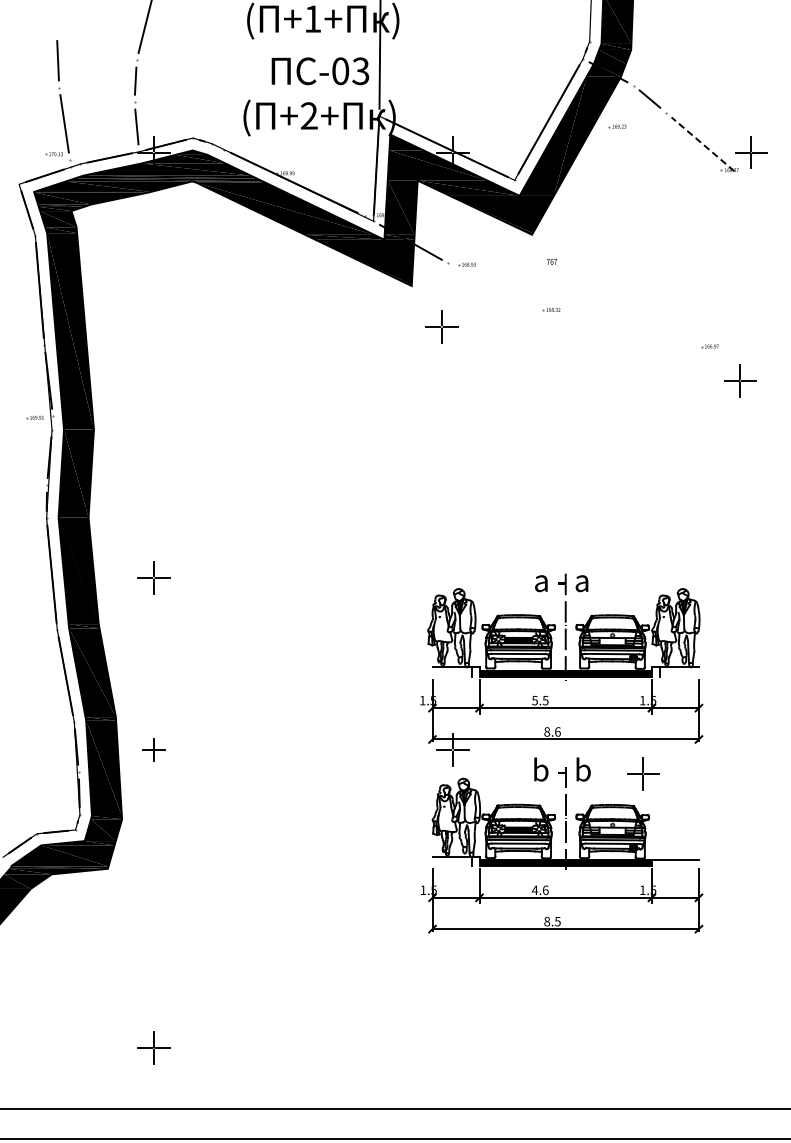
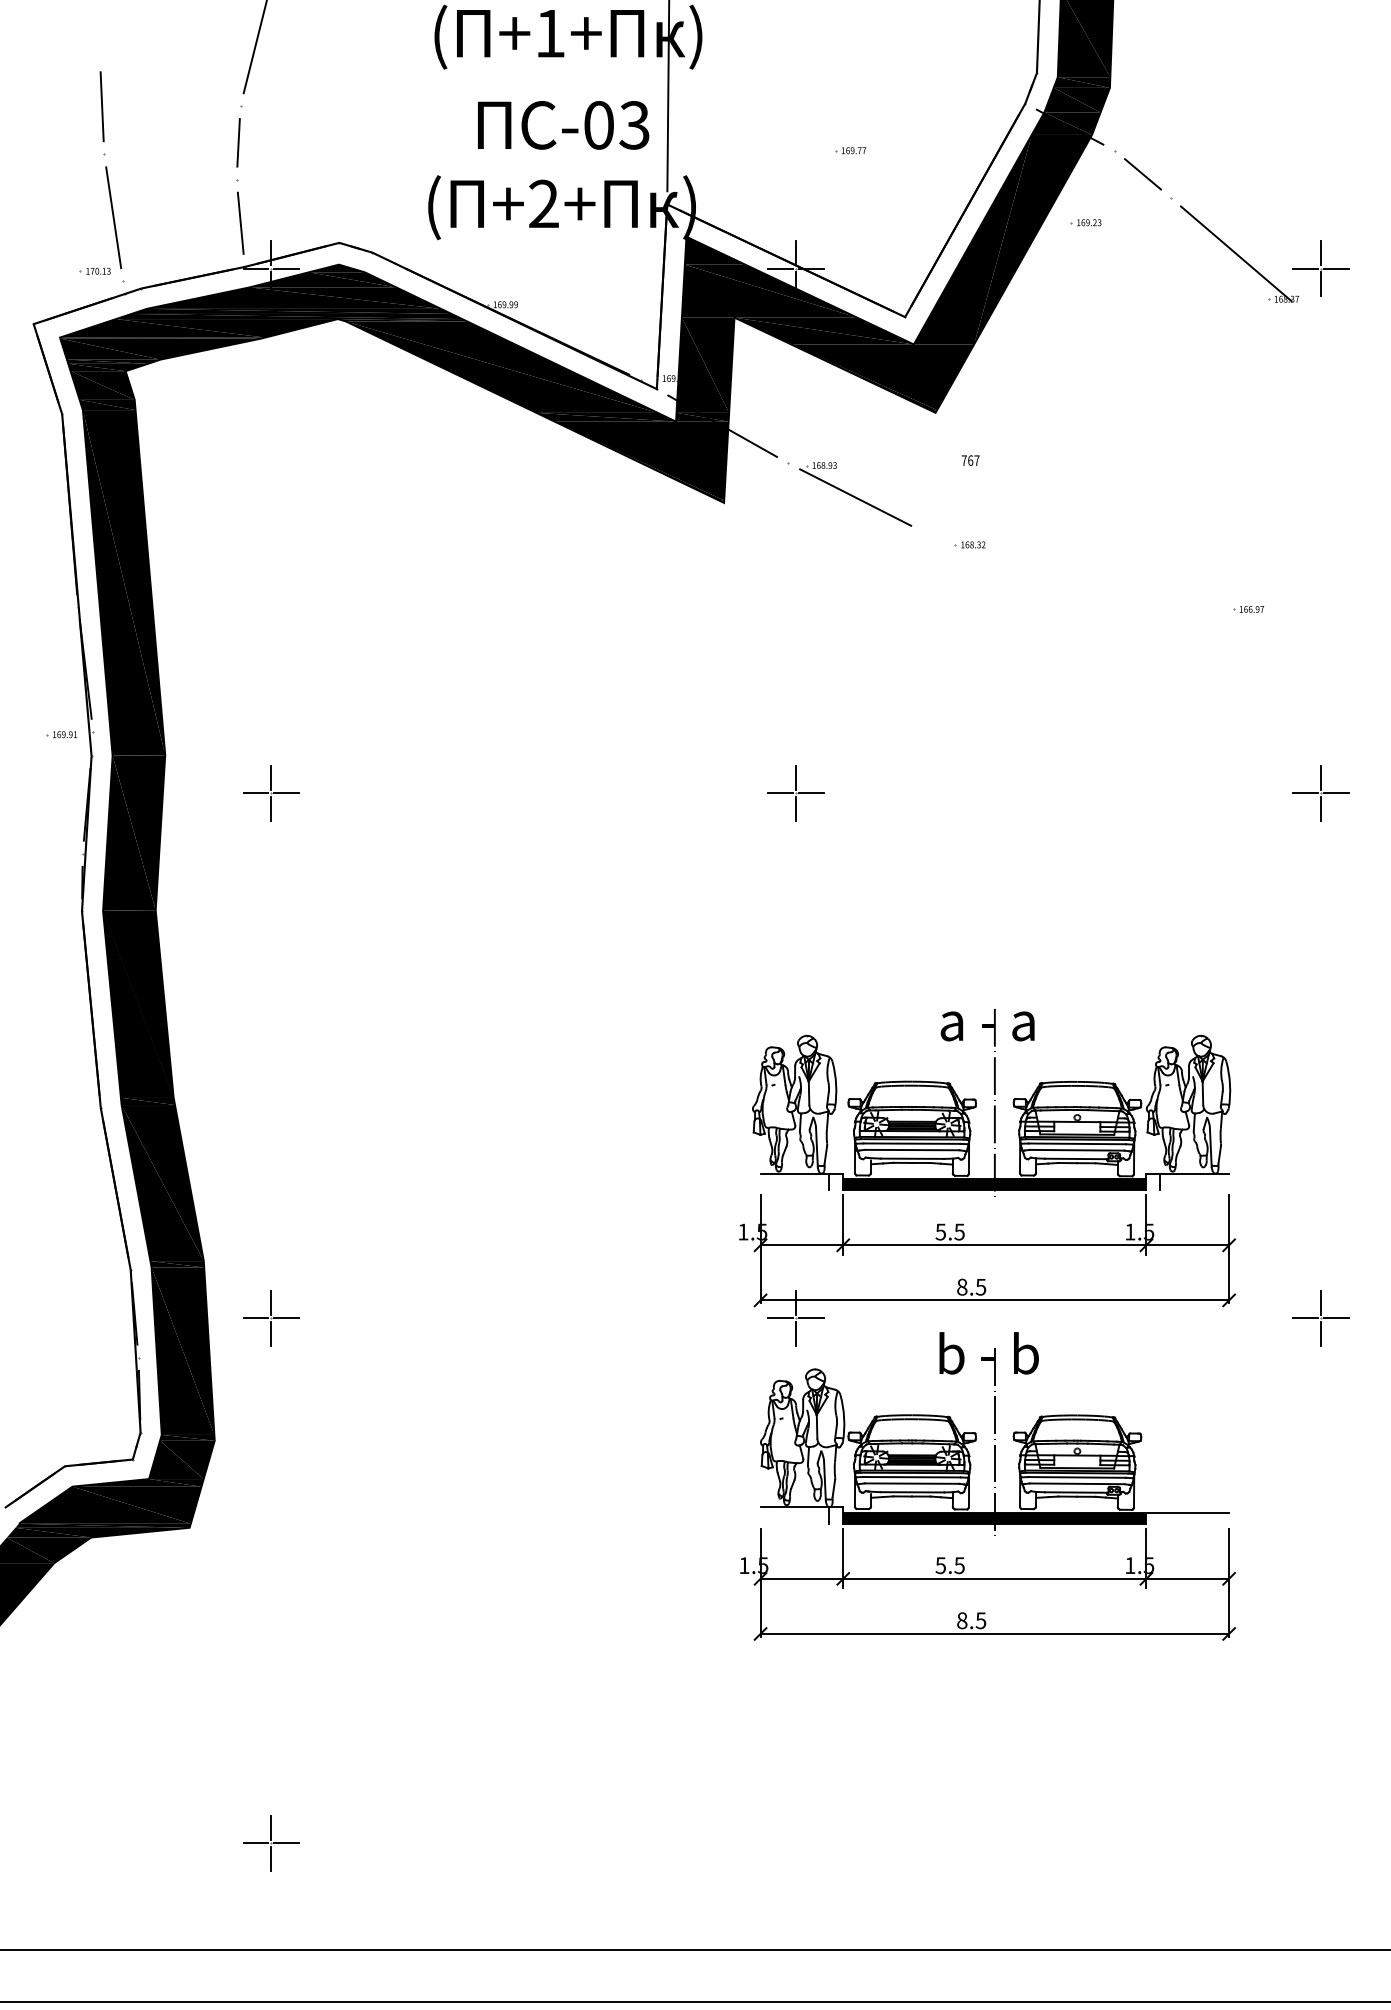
part: (483, 85) -> (850, 150), added
line: (702, 144) -> (1235, 254), dashed -> solid
line: (486, 282) -> (855, 496), added
part: (441, 326) -> (795, 792), moved
part: (740, 380) -> (1321, 792), moved
part: (153, 577) -> (269, 792), moved
text: (557, 731) -> (980, 1286), 8.6 -> 8.5
part: (153, 749) -> (269, 1318), size x1.43
part: (643, 773) -> (1321, 1318), moved
text: (539, 890) -> (948, 1565), 4.6 -> 5.5

